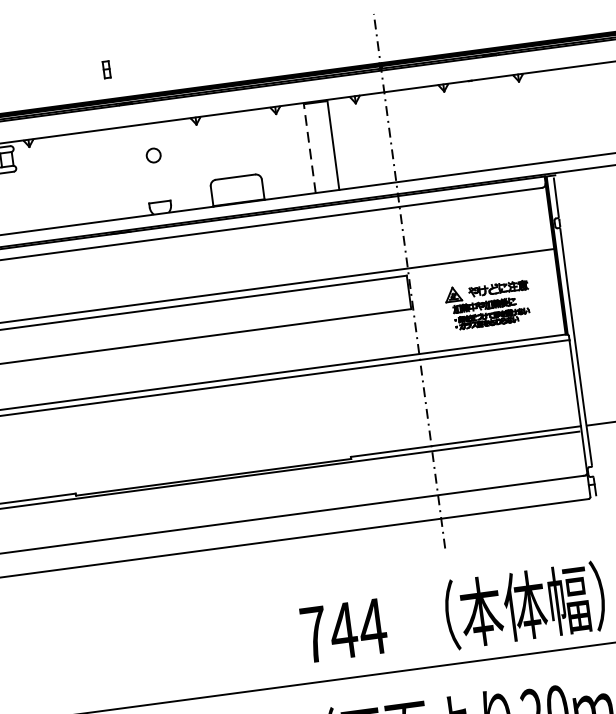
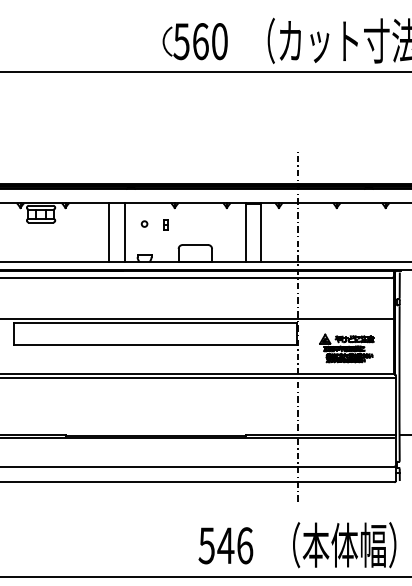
part: (106, 69) -> (165, 224), moved
line: (309, 147) -> (245, 232), dashed -> solid
circle: (153, 154) -> (144, 223), size x0.62
line: (124, 172) -> (124, 232), added
line: (101, 175) -> (109, 232), added
text: (342, 630) -> (225, 545), 744 -> 546

